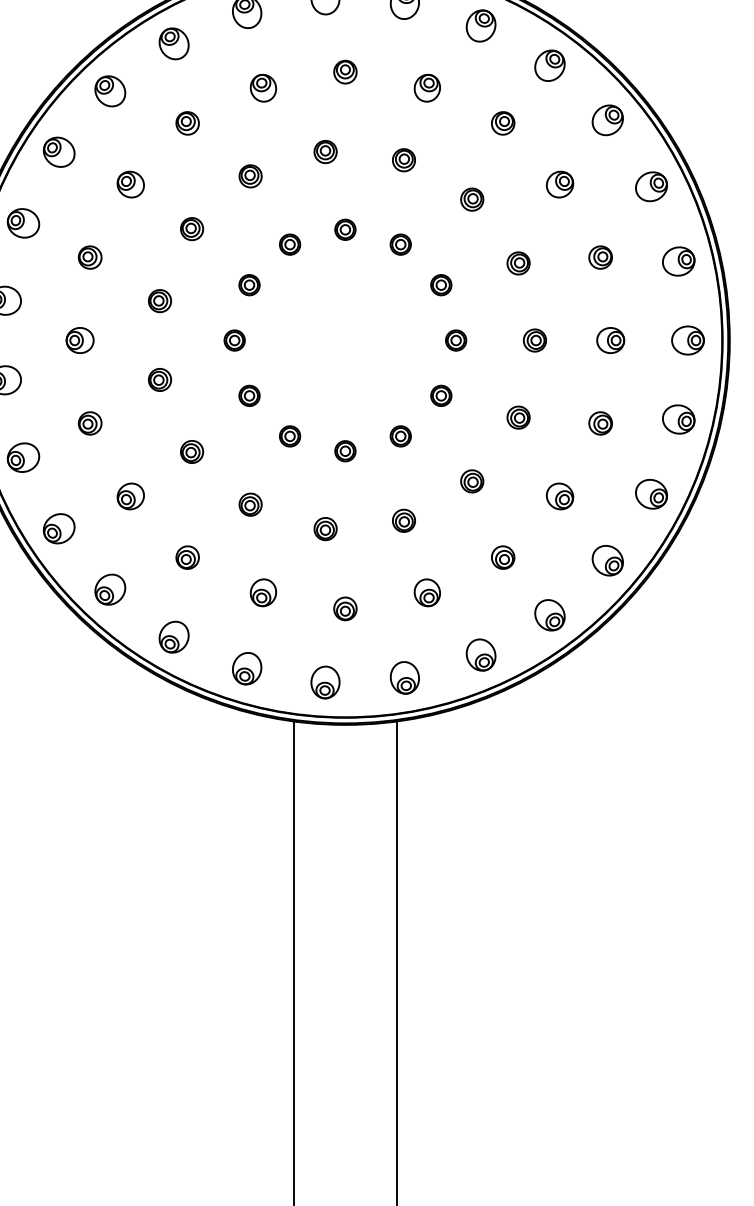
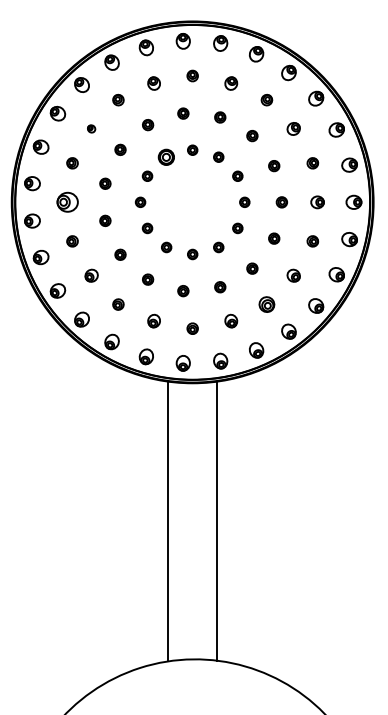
part: (130, 183) -> (91, 128), size x0.6
part: (289, 243) -> (166, 156), size x1.6
part: (79, 340) -> (67, 202), size x1.6
part: (502, 557) -> (266, 304), size x1.4

